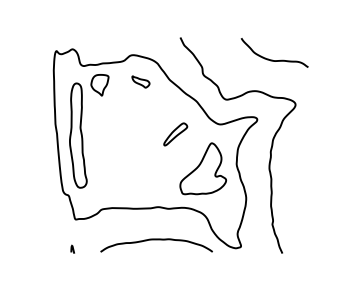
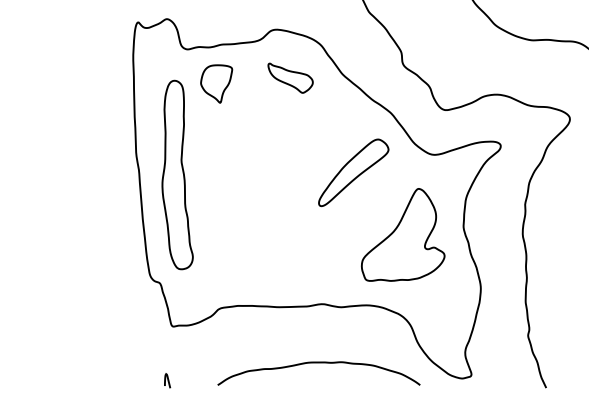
part: (140, 81) -> (289, 77), size x1.43
part: (175, 134) -> (353, 172), size x1.67

